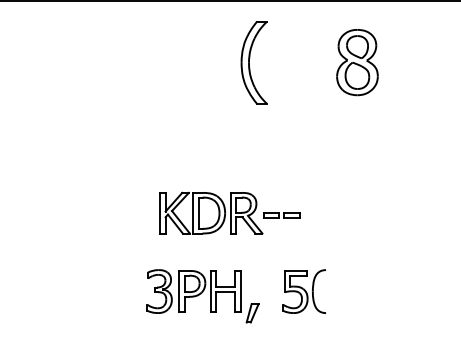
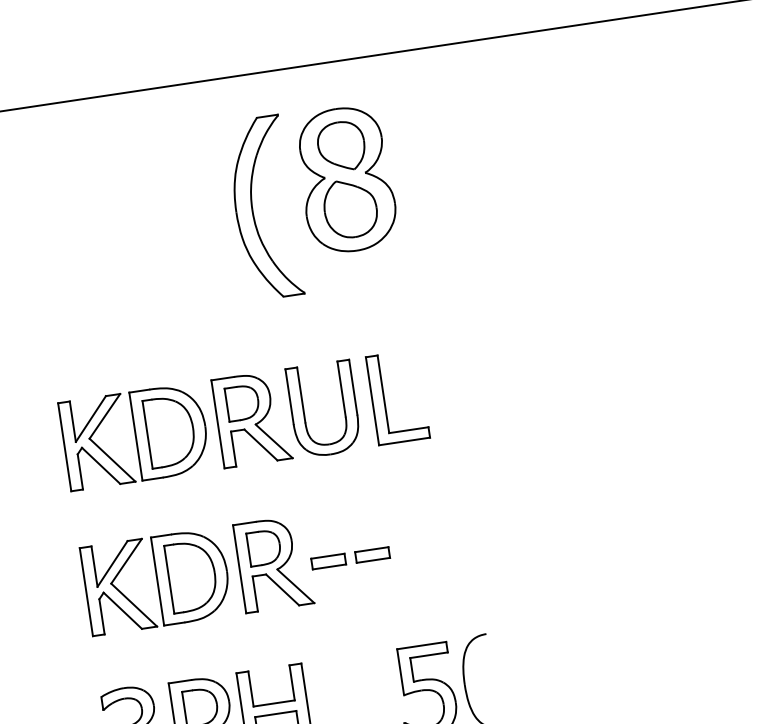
part: (357, 62) -> (346, 179), moved
part: (230, 157) -> (242, 421), added
part: (229, 212) -> (236, 568), moved

